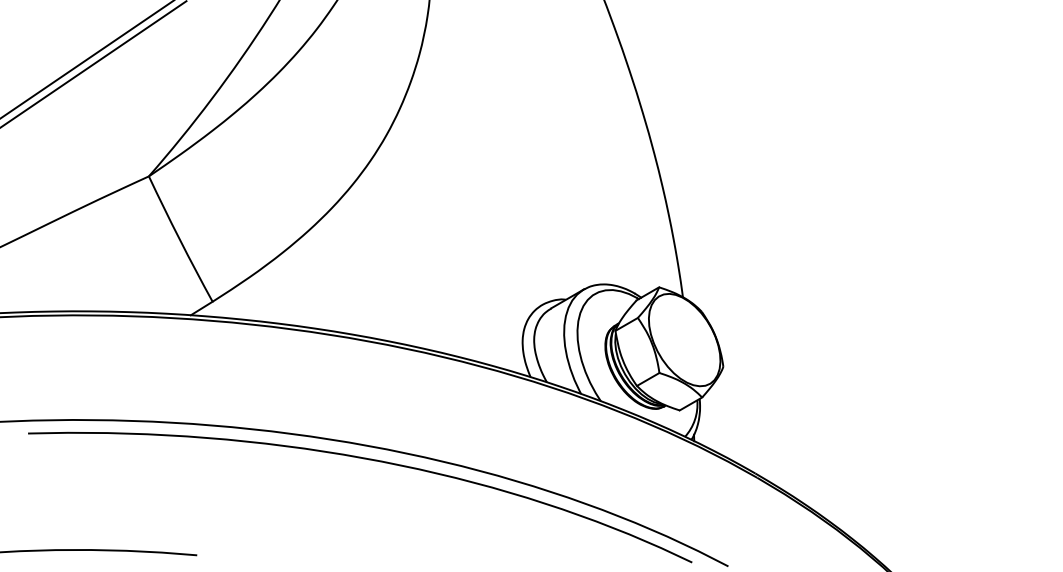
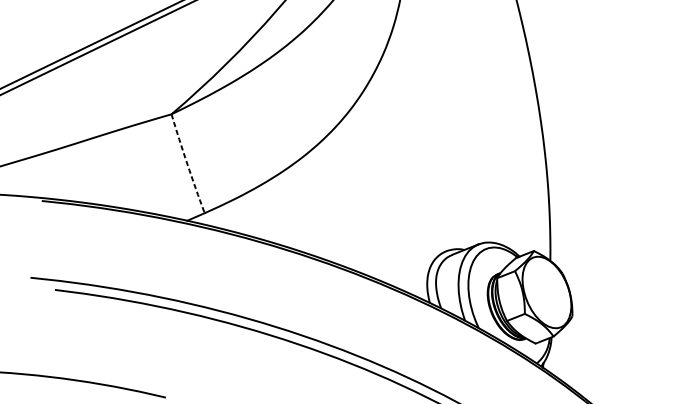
arc: (179, 239) -> (187, 163), solid -> dashed

